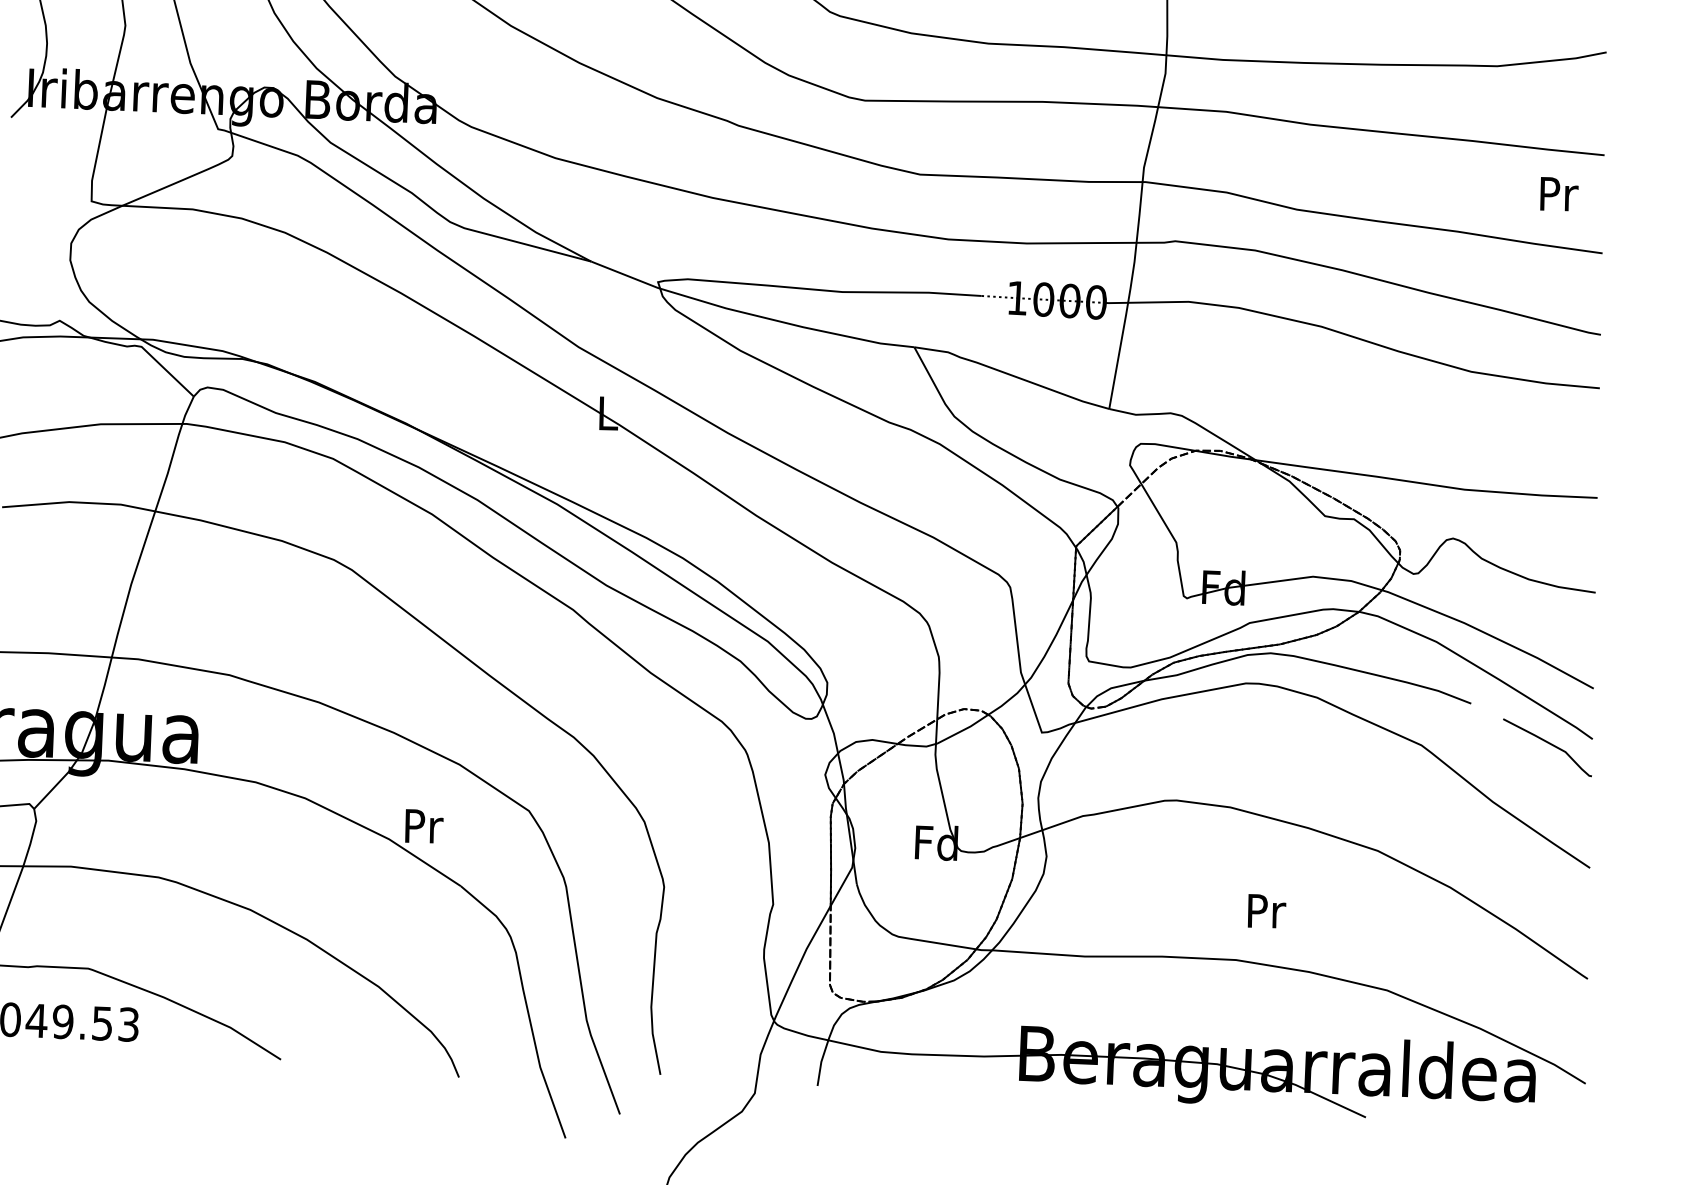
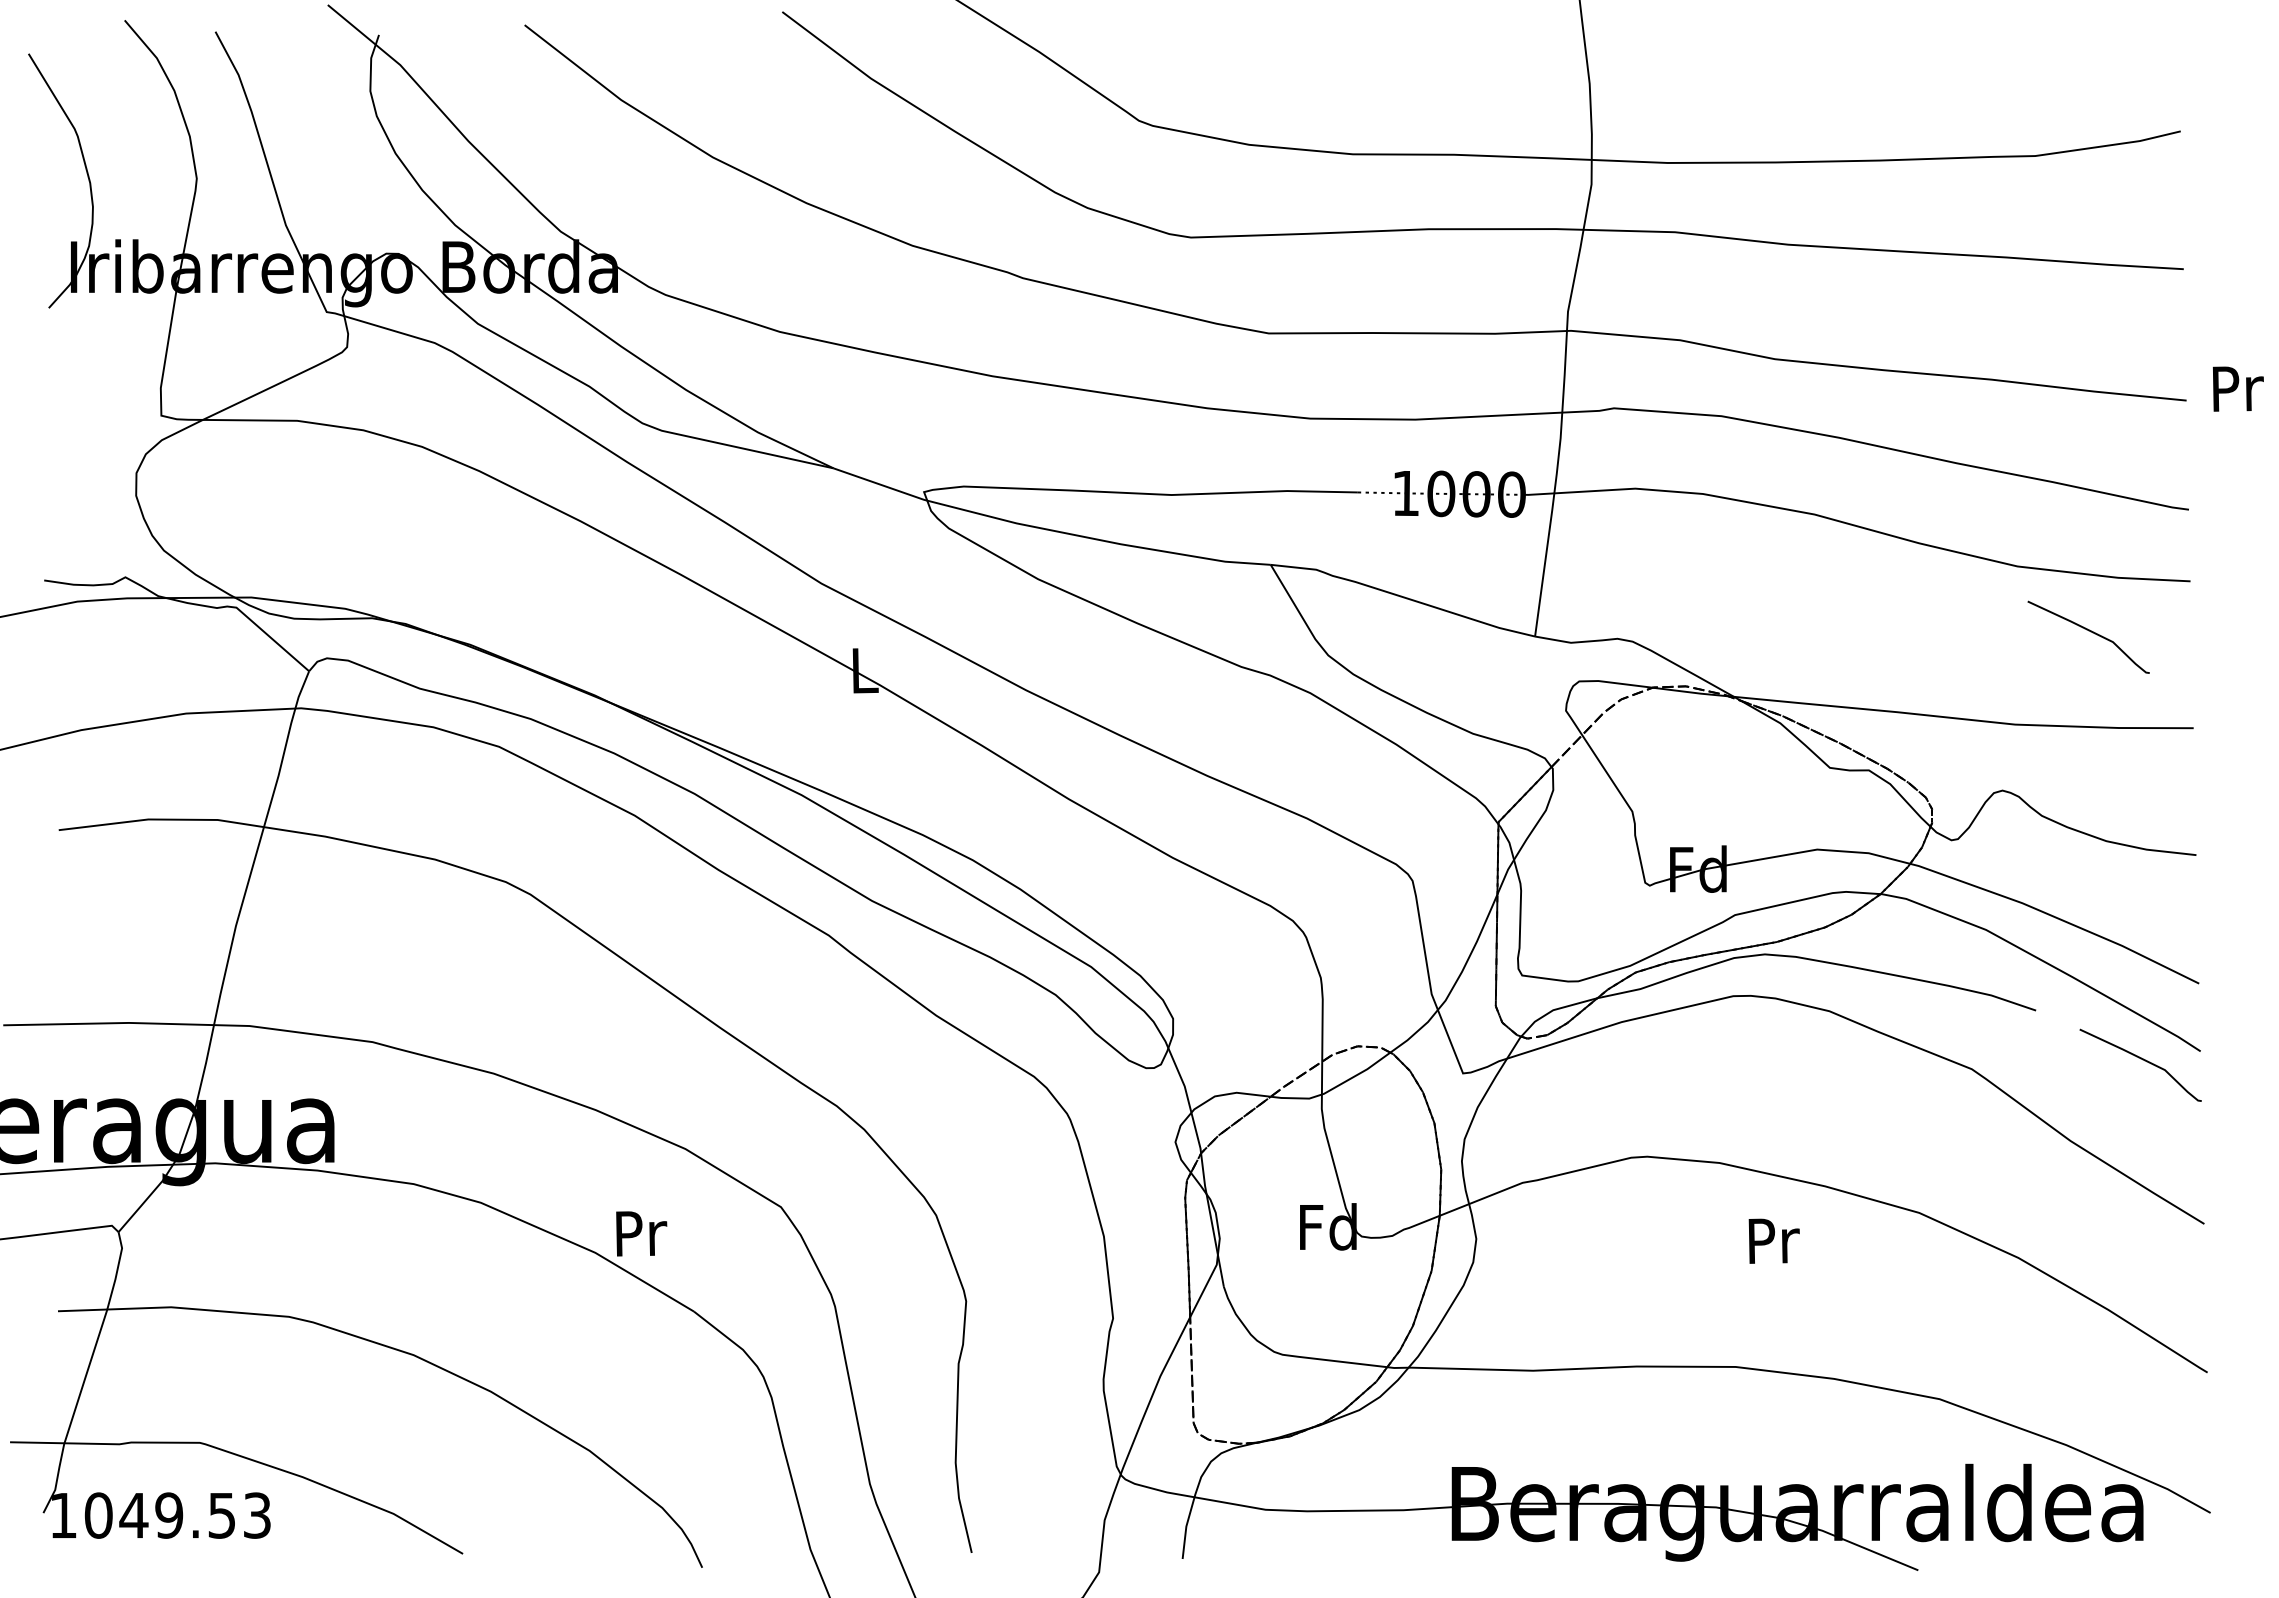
text: (1559, 193) -> (2238, 388), moved
curve: (1523, 423) -> (2090, 632), added
text: (1266, 910) -> (1773, 1240), moved

